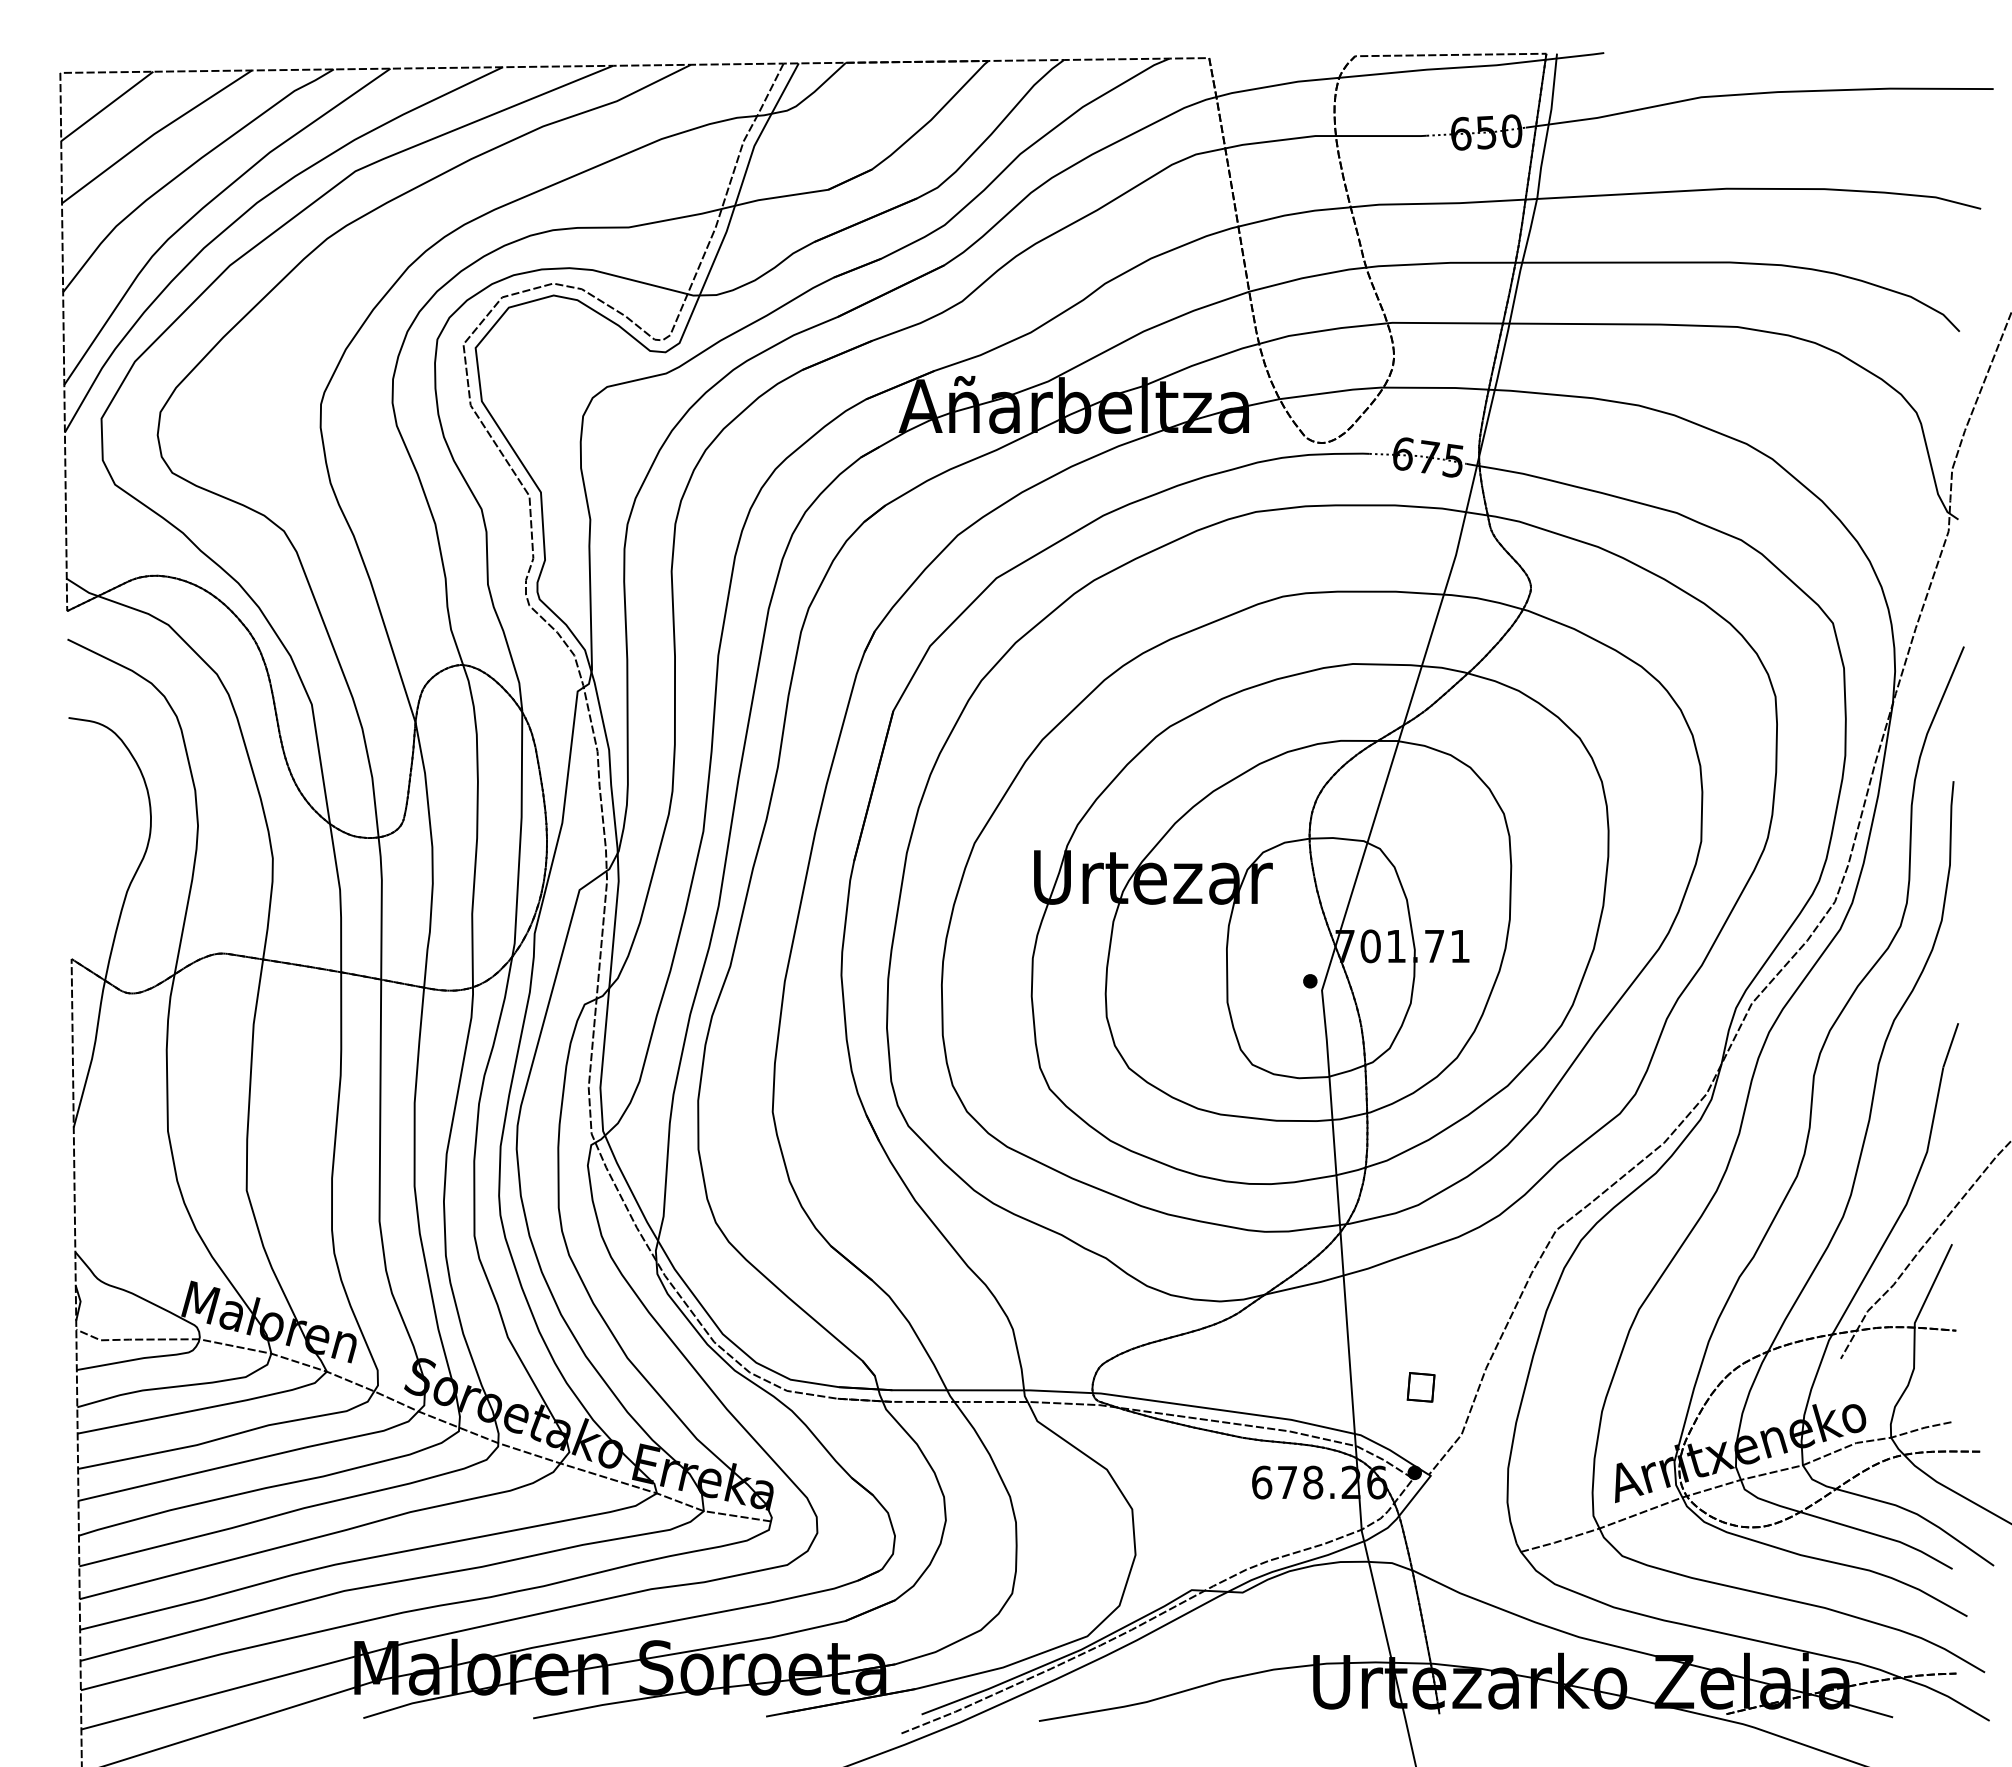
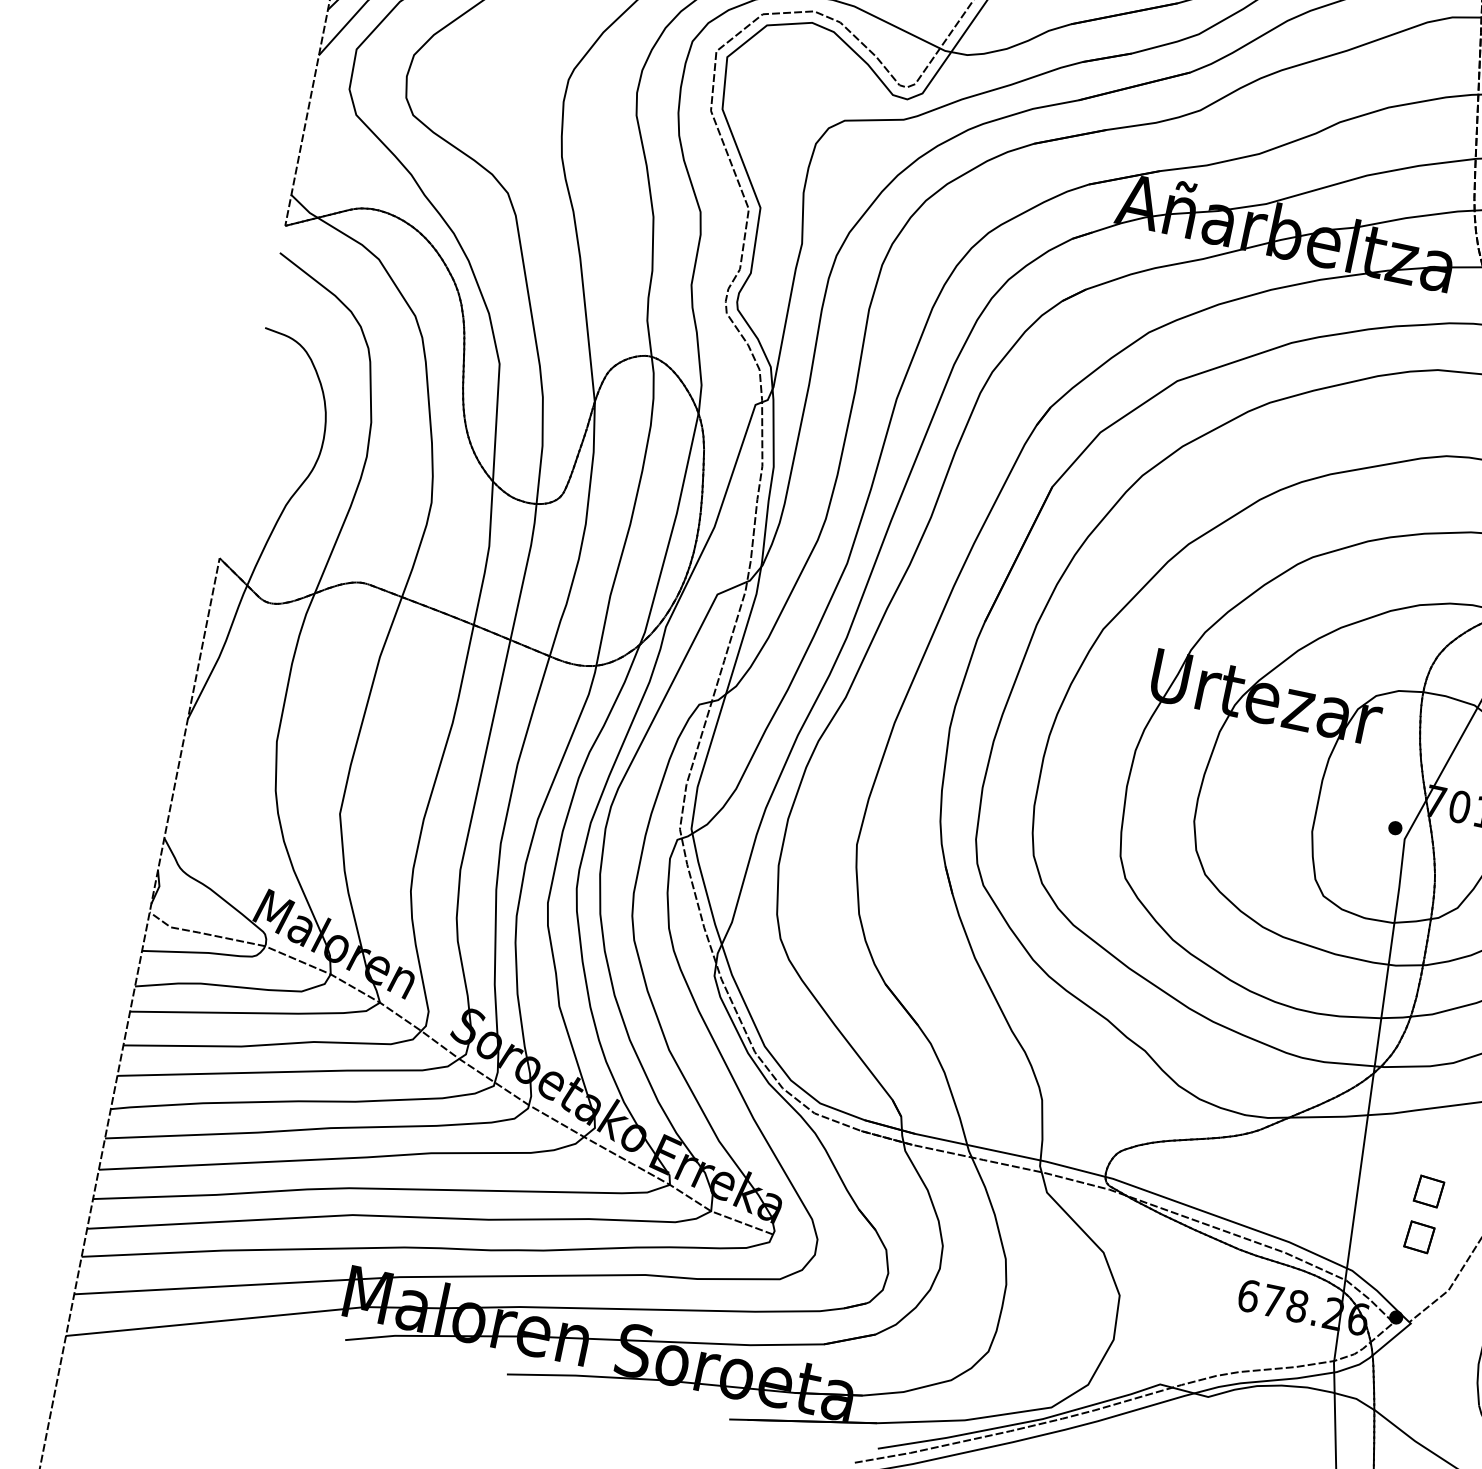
part: (1420, 1339) -> (1428, 1191), added

